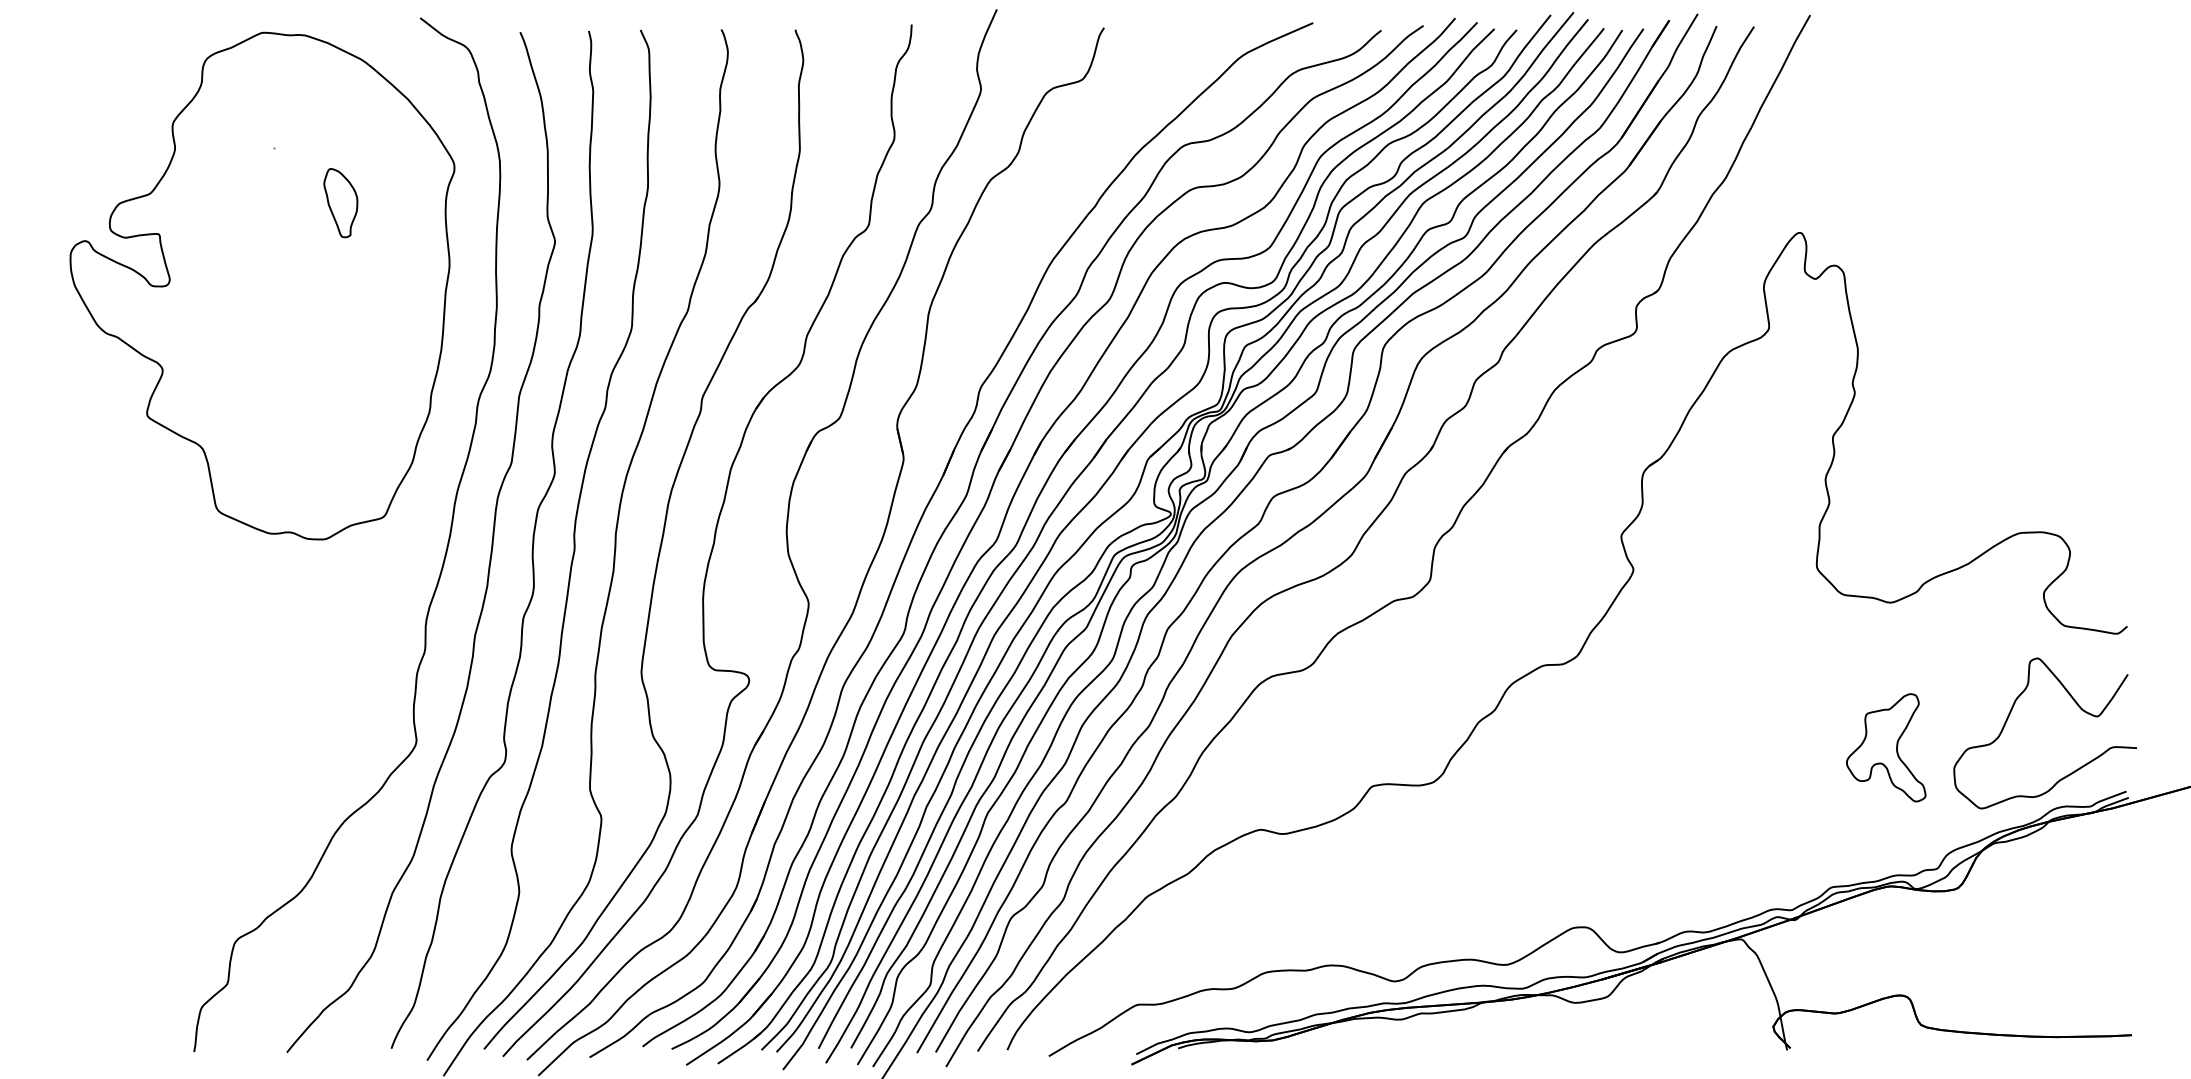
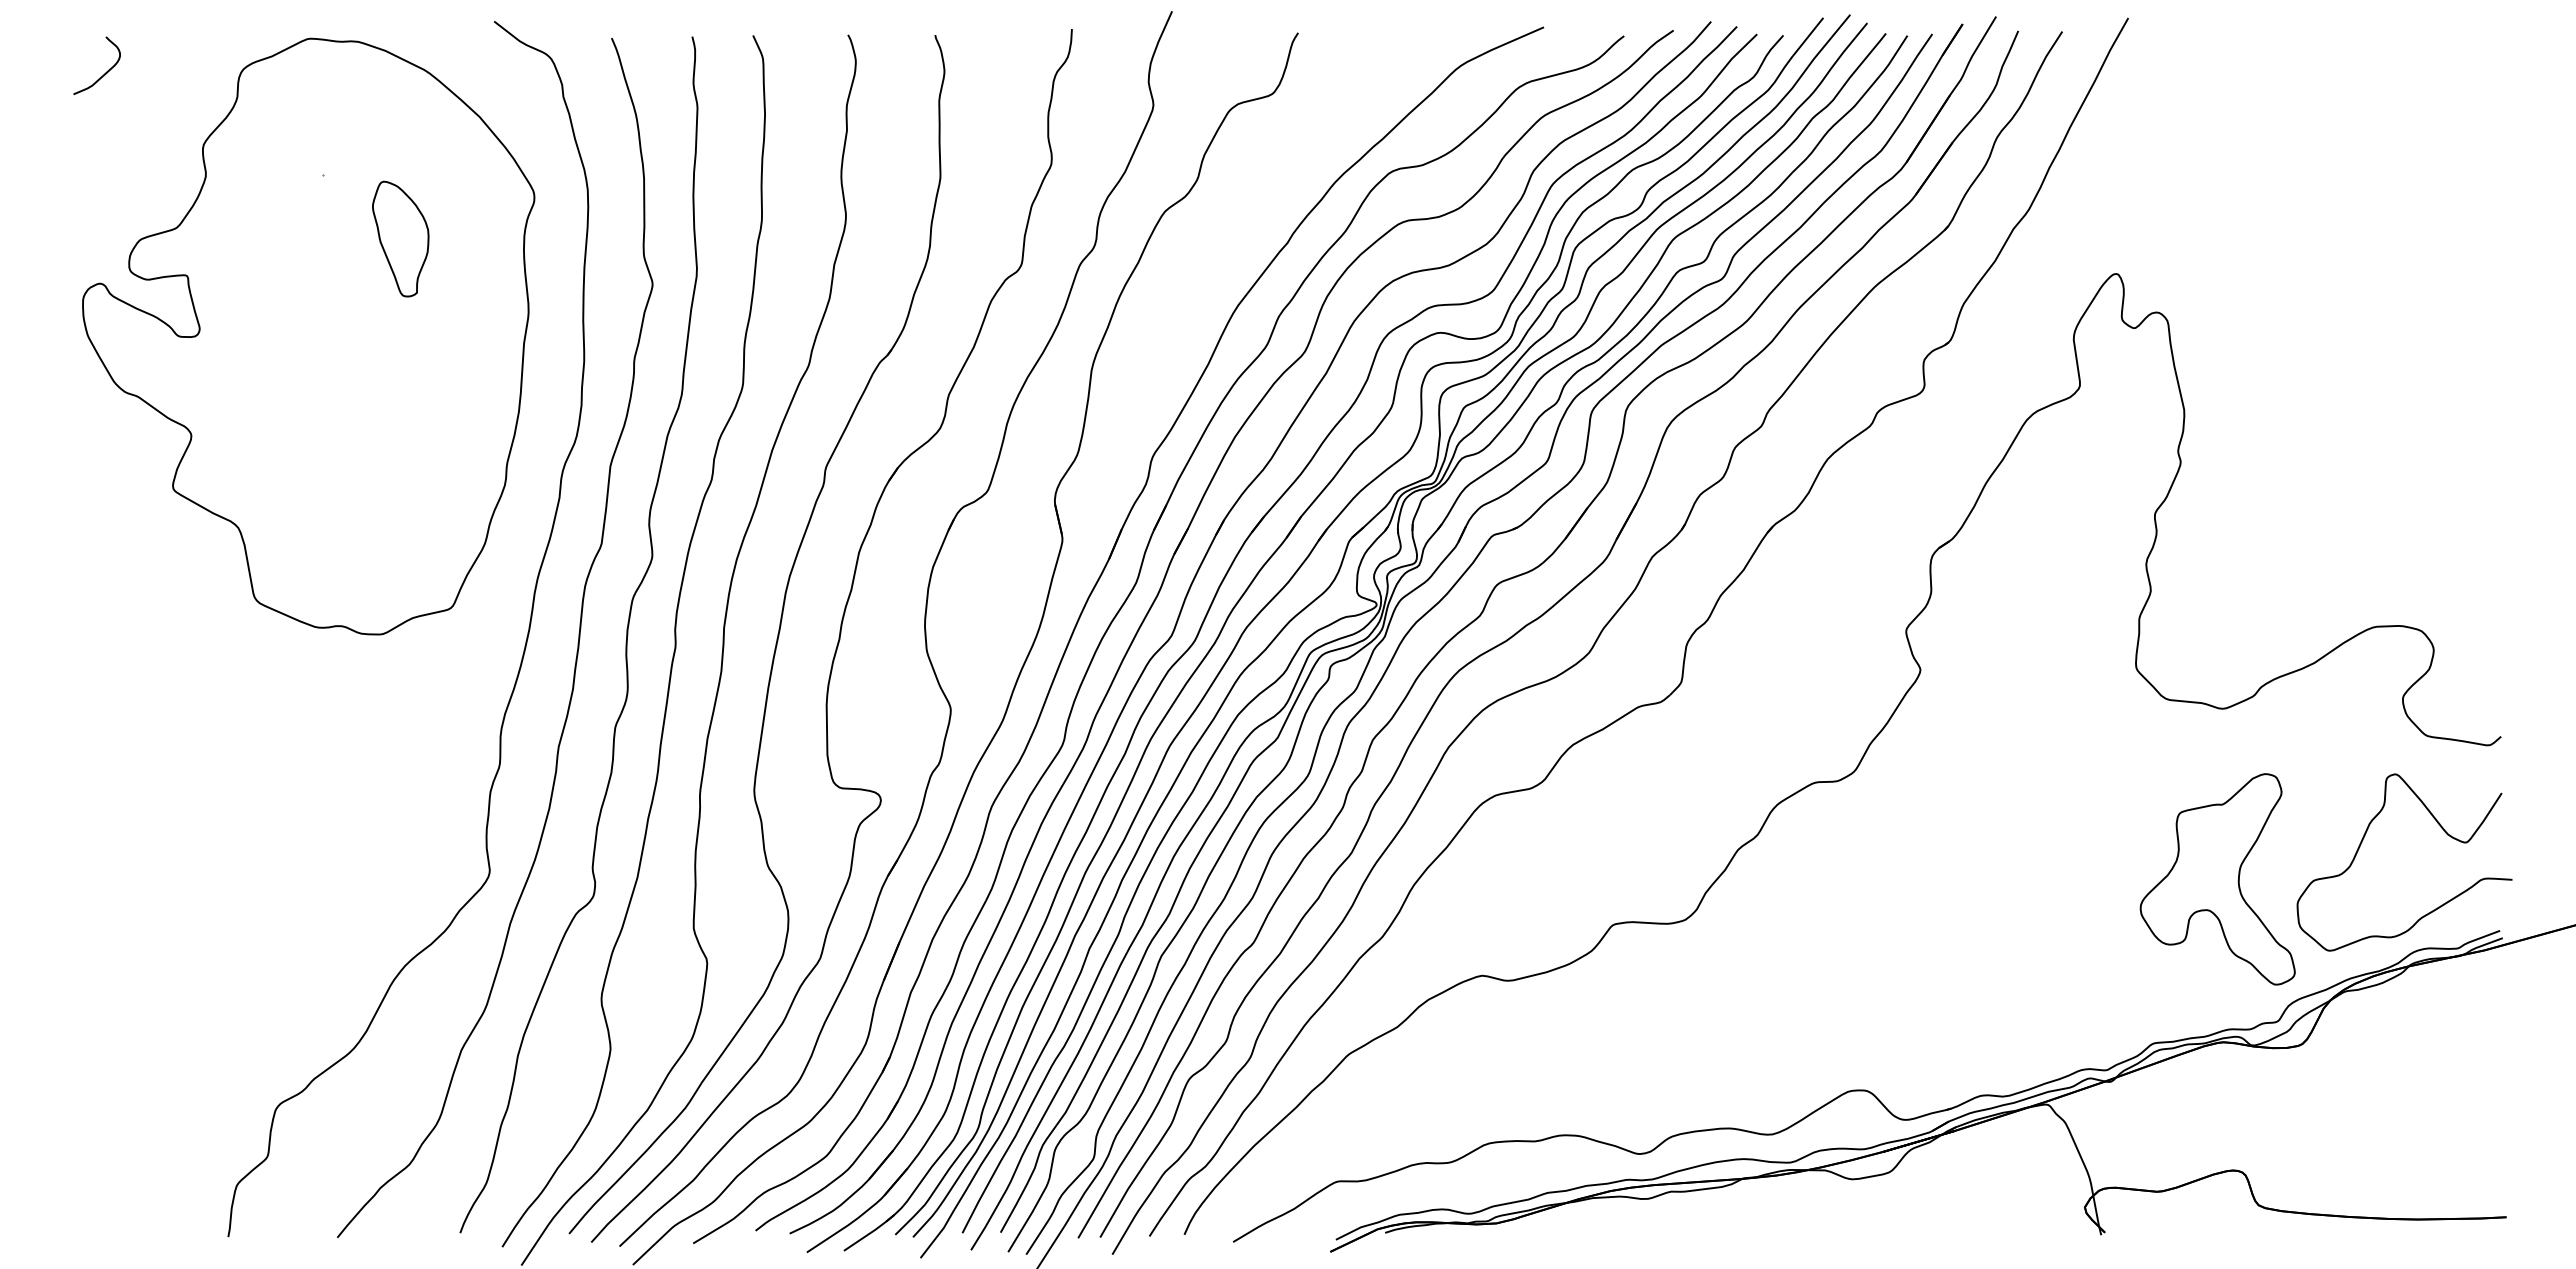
curve: (88, 62) -> (104, 73), added
part: (340, 202) -> (400, 238), size x1.43
part: (1886, 747) -> (2217, 879), size x1.67

